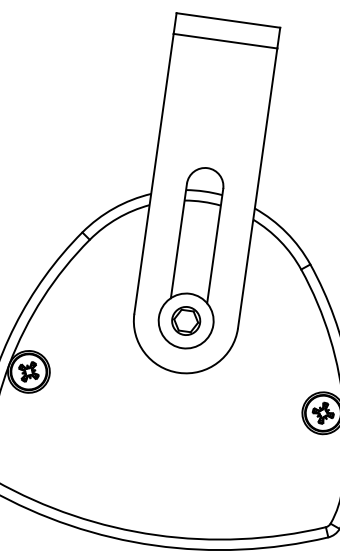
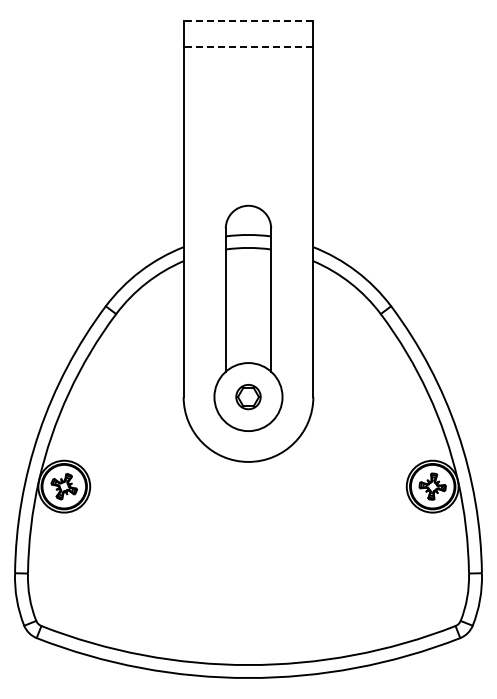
line: (228, 20) -> (248, 20), solid -> dashed
line: (225, 40) -> (248, 46), solid -> dashed
part: (186, 320) -> (248, 396), size x0.7

